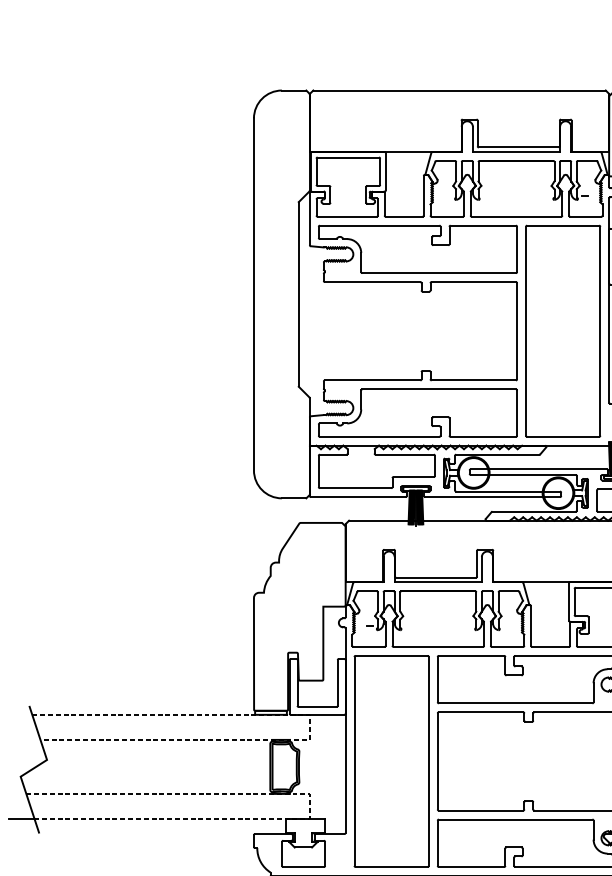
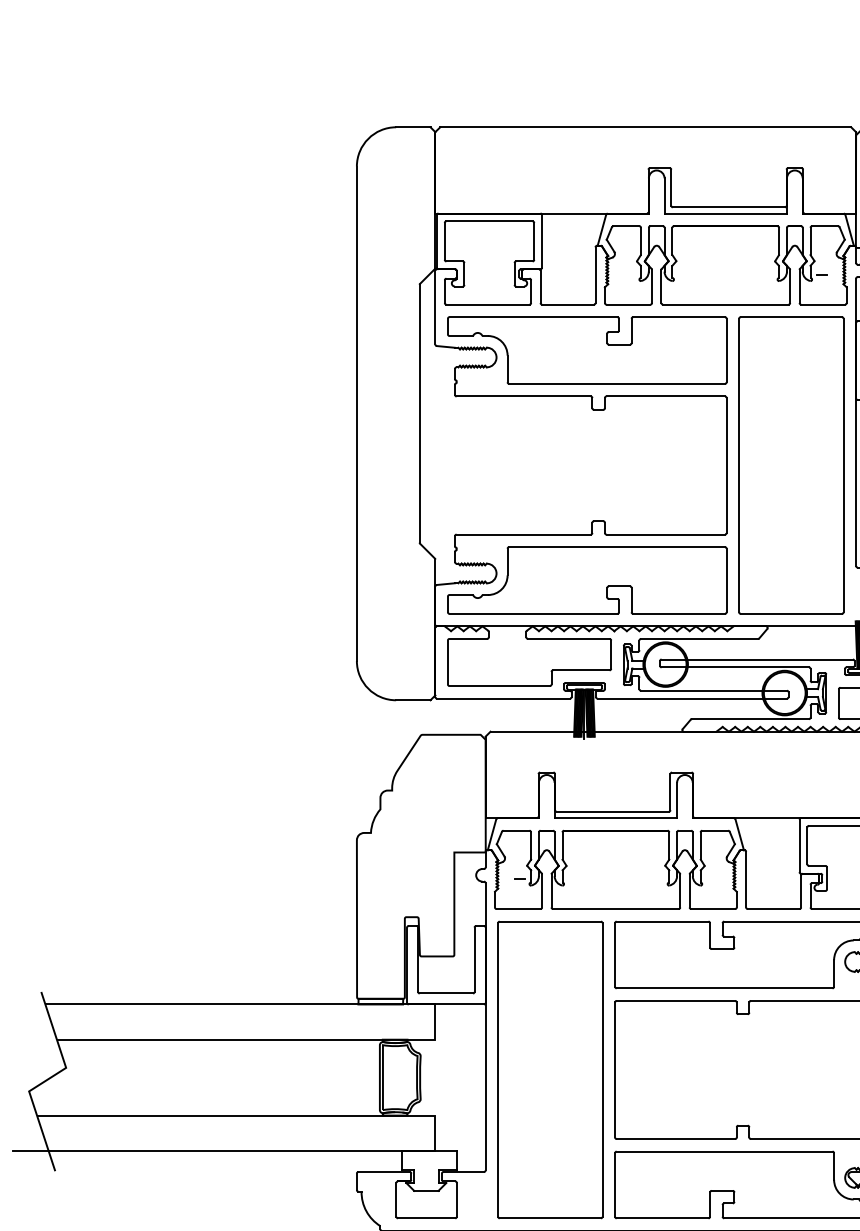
line: (309, 724) -> (435, 1017), dashed -> solid
line: (309, 802) -> (435, 1127), dashed -> solid

